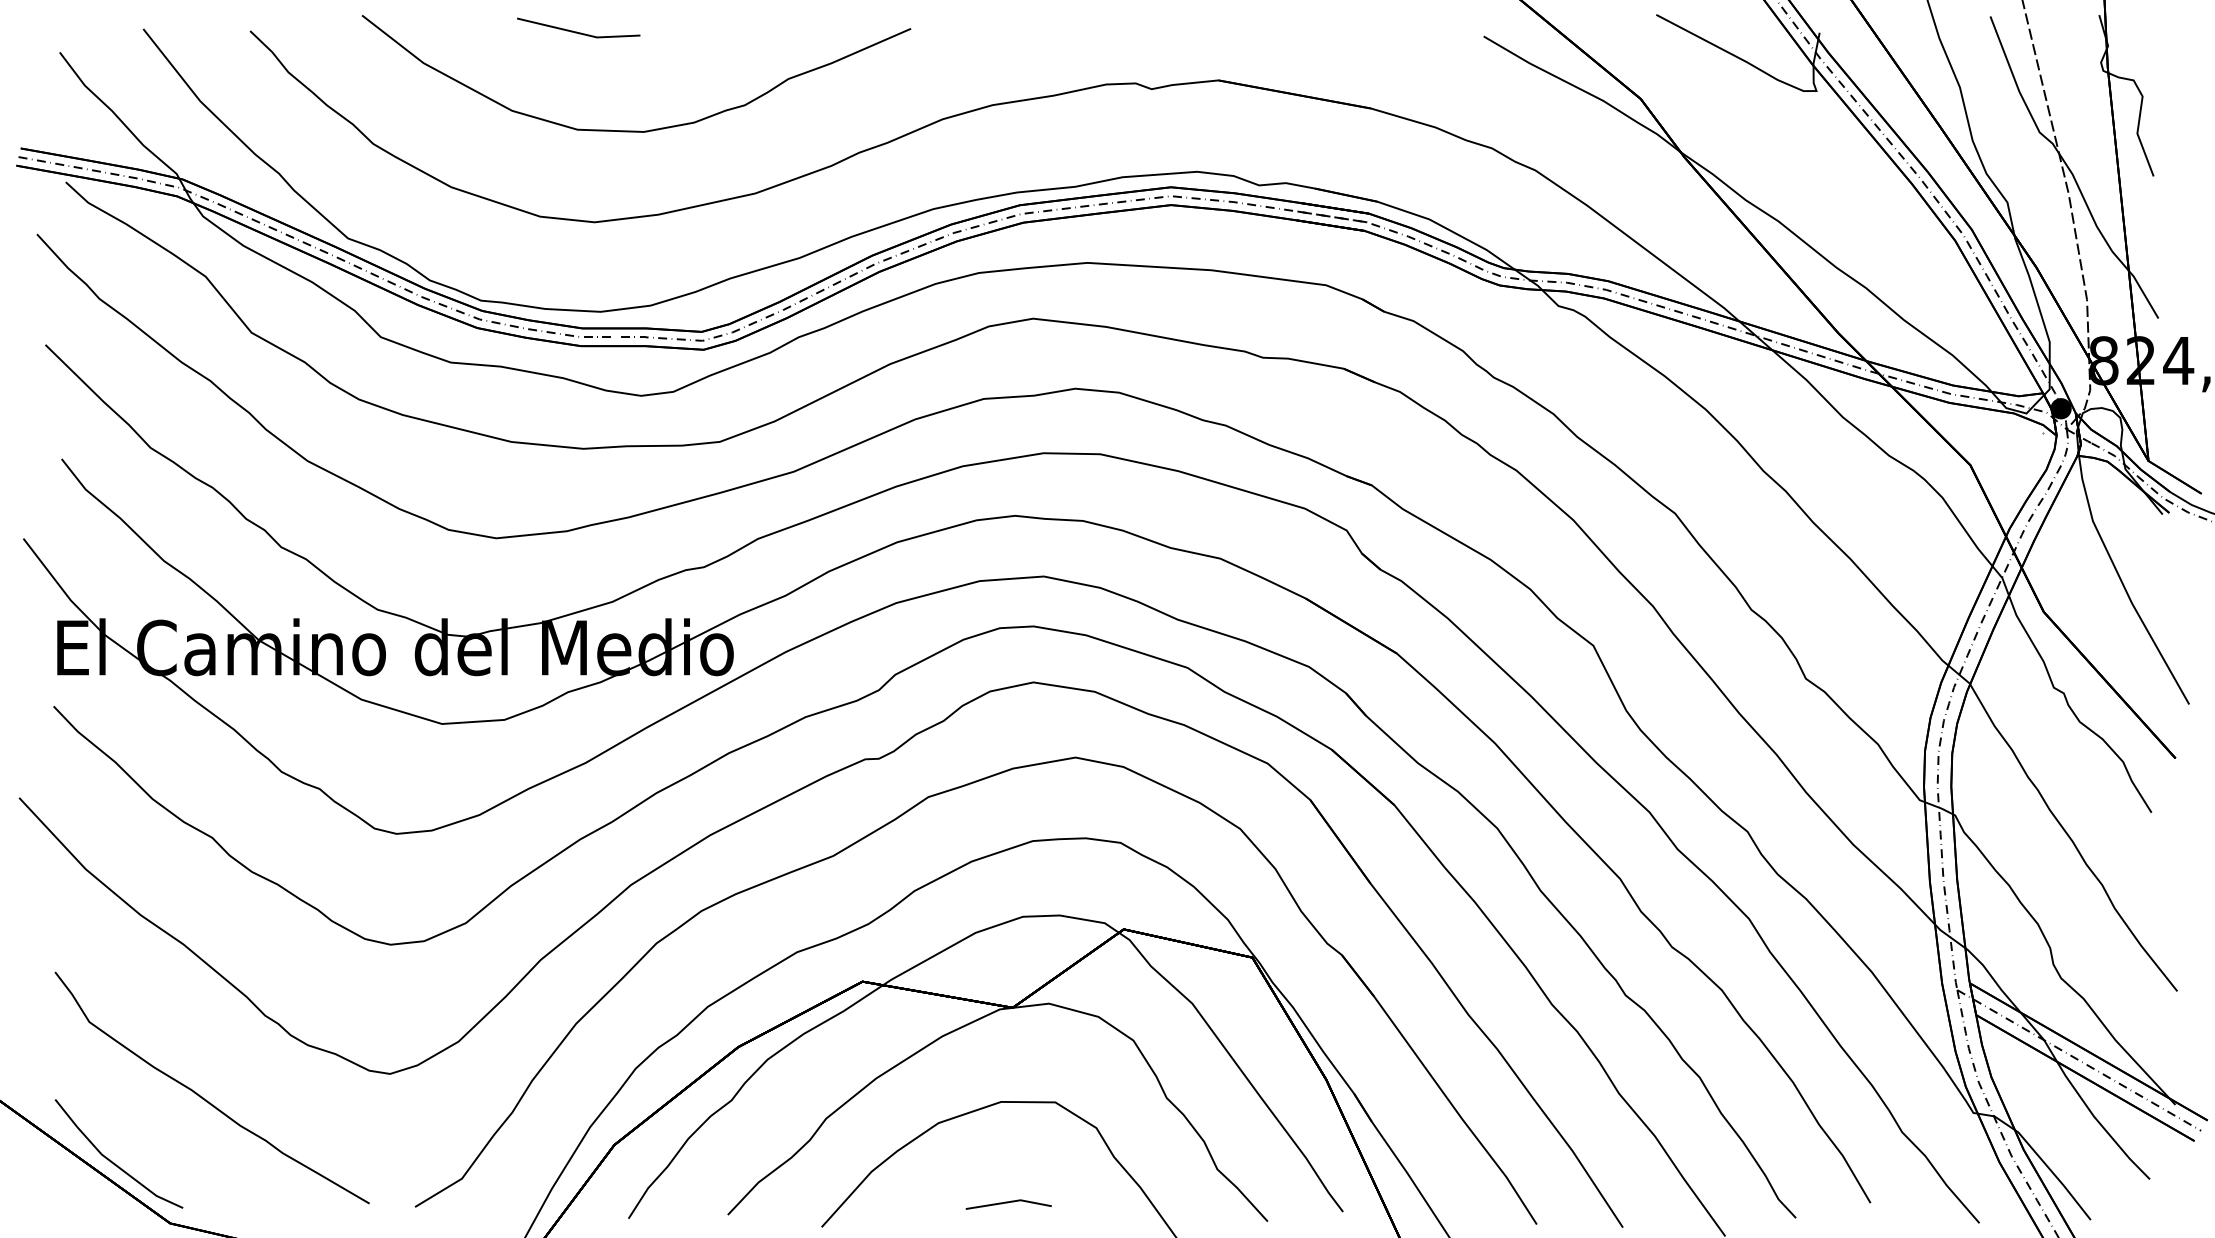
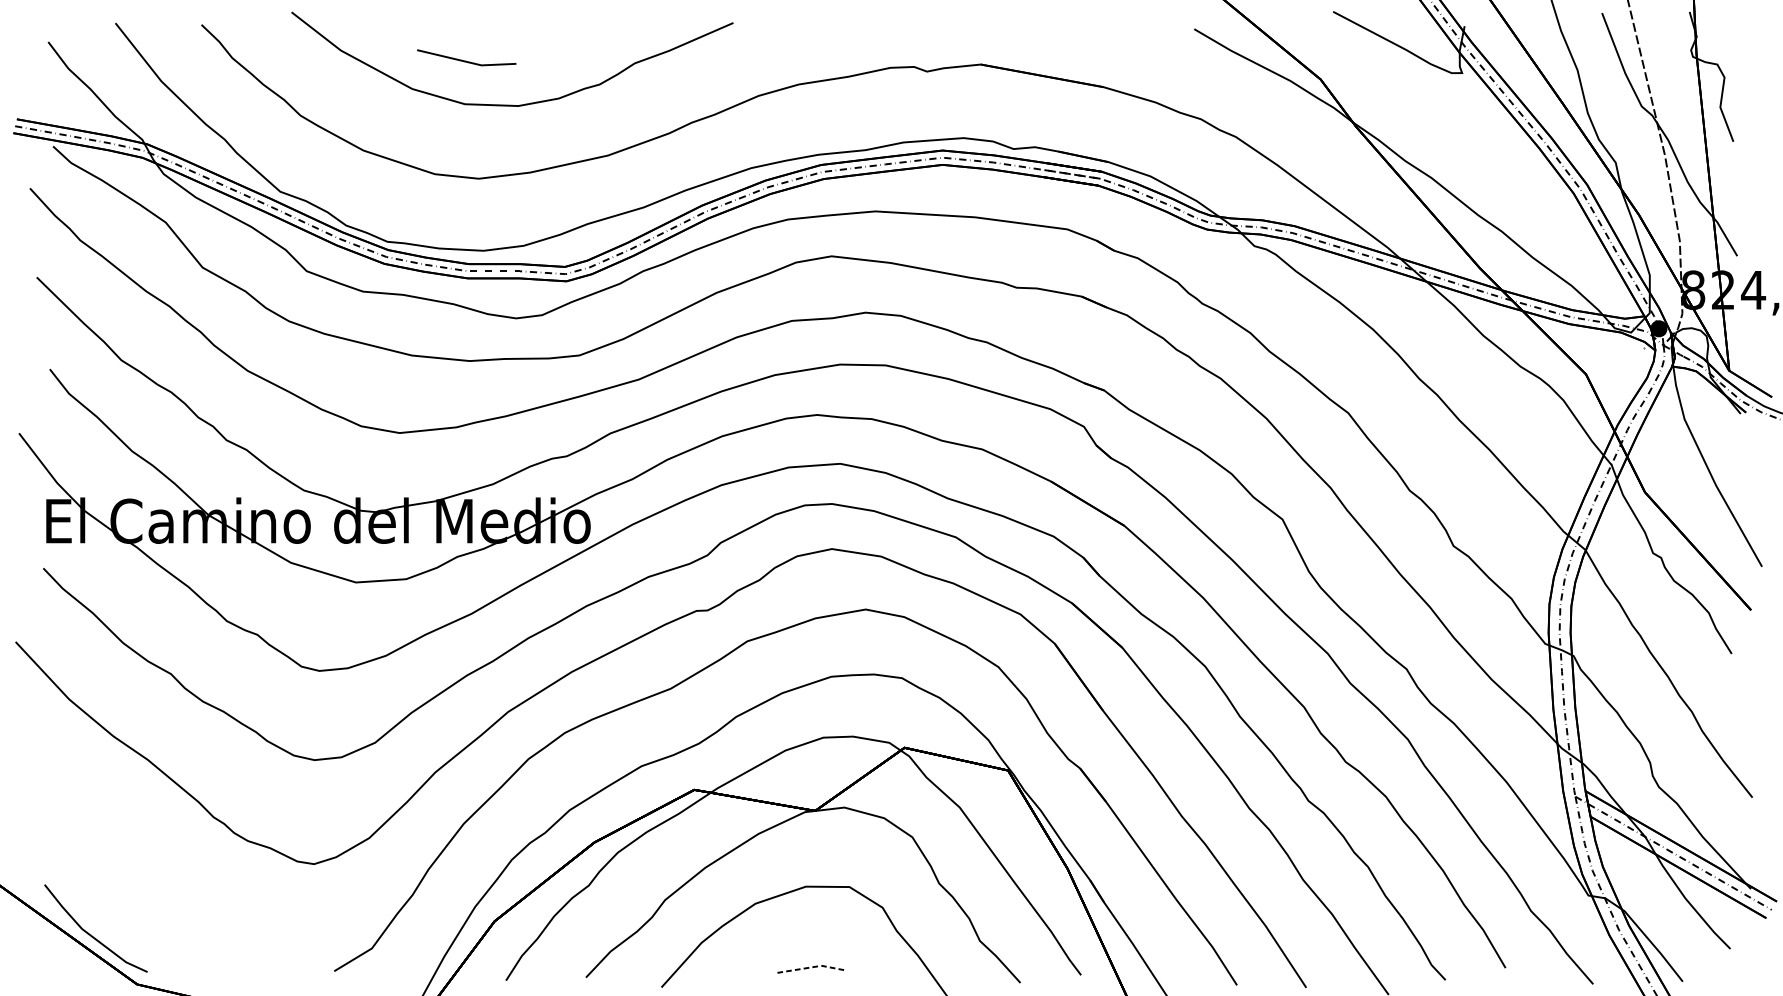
line: (577, 31) -> (465, 60), moved
curve: (202, 1096) -> (163, 882), removed
line: (1009, 1201) -> (812, 966), solid -> dashed

